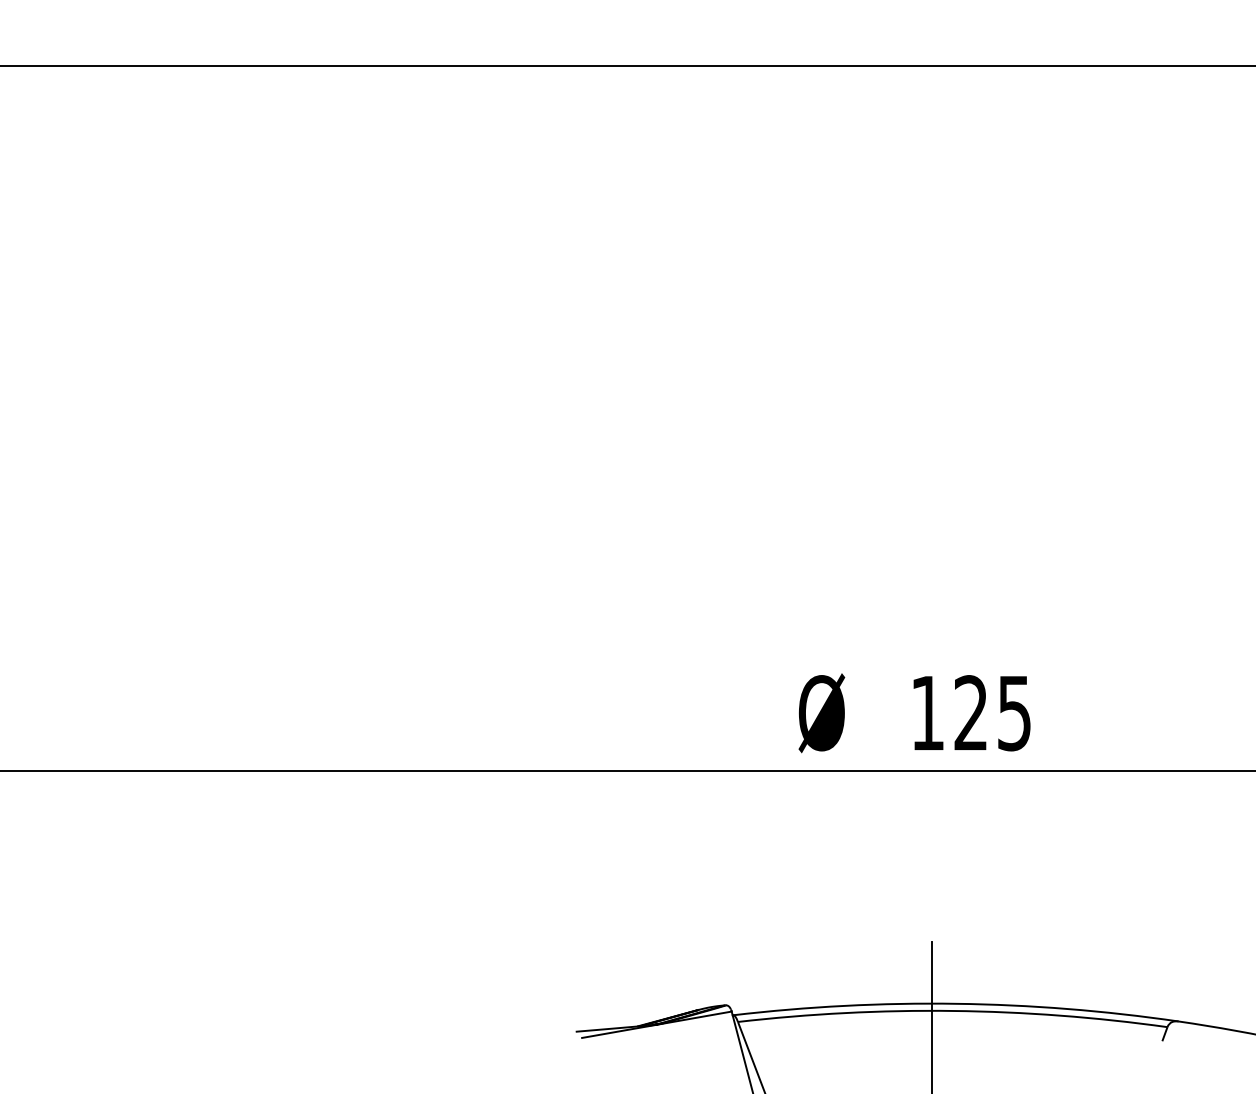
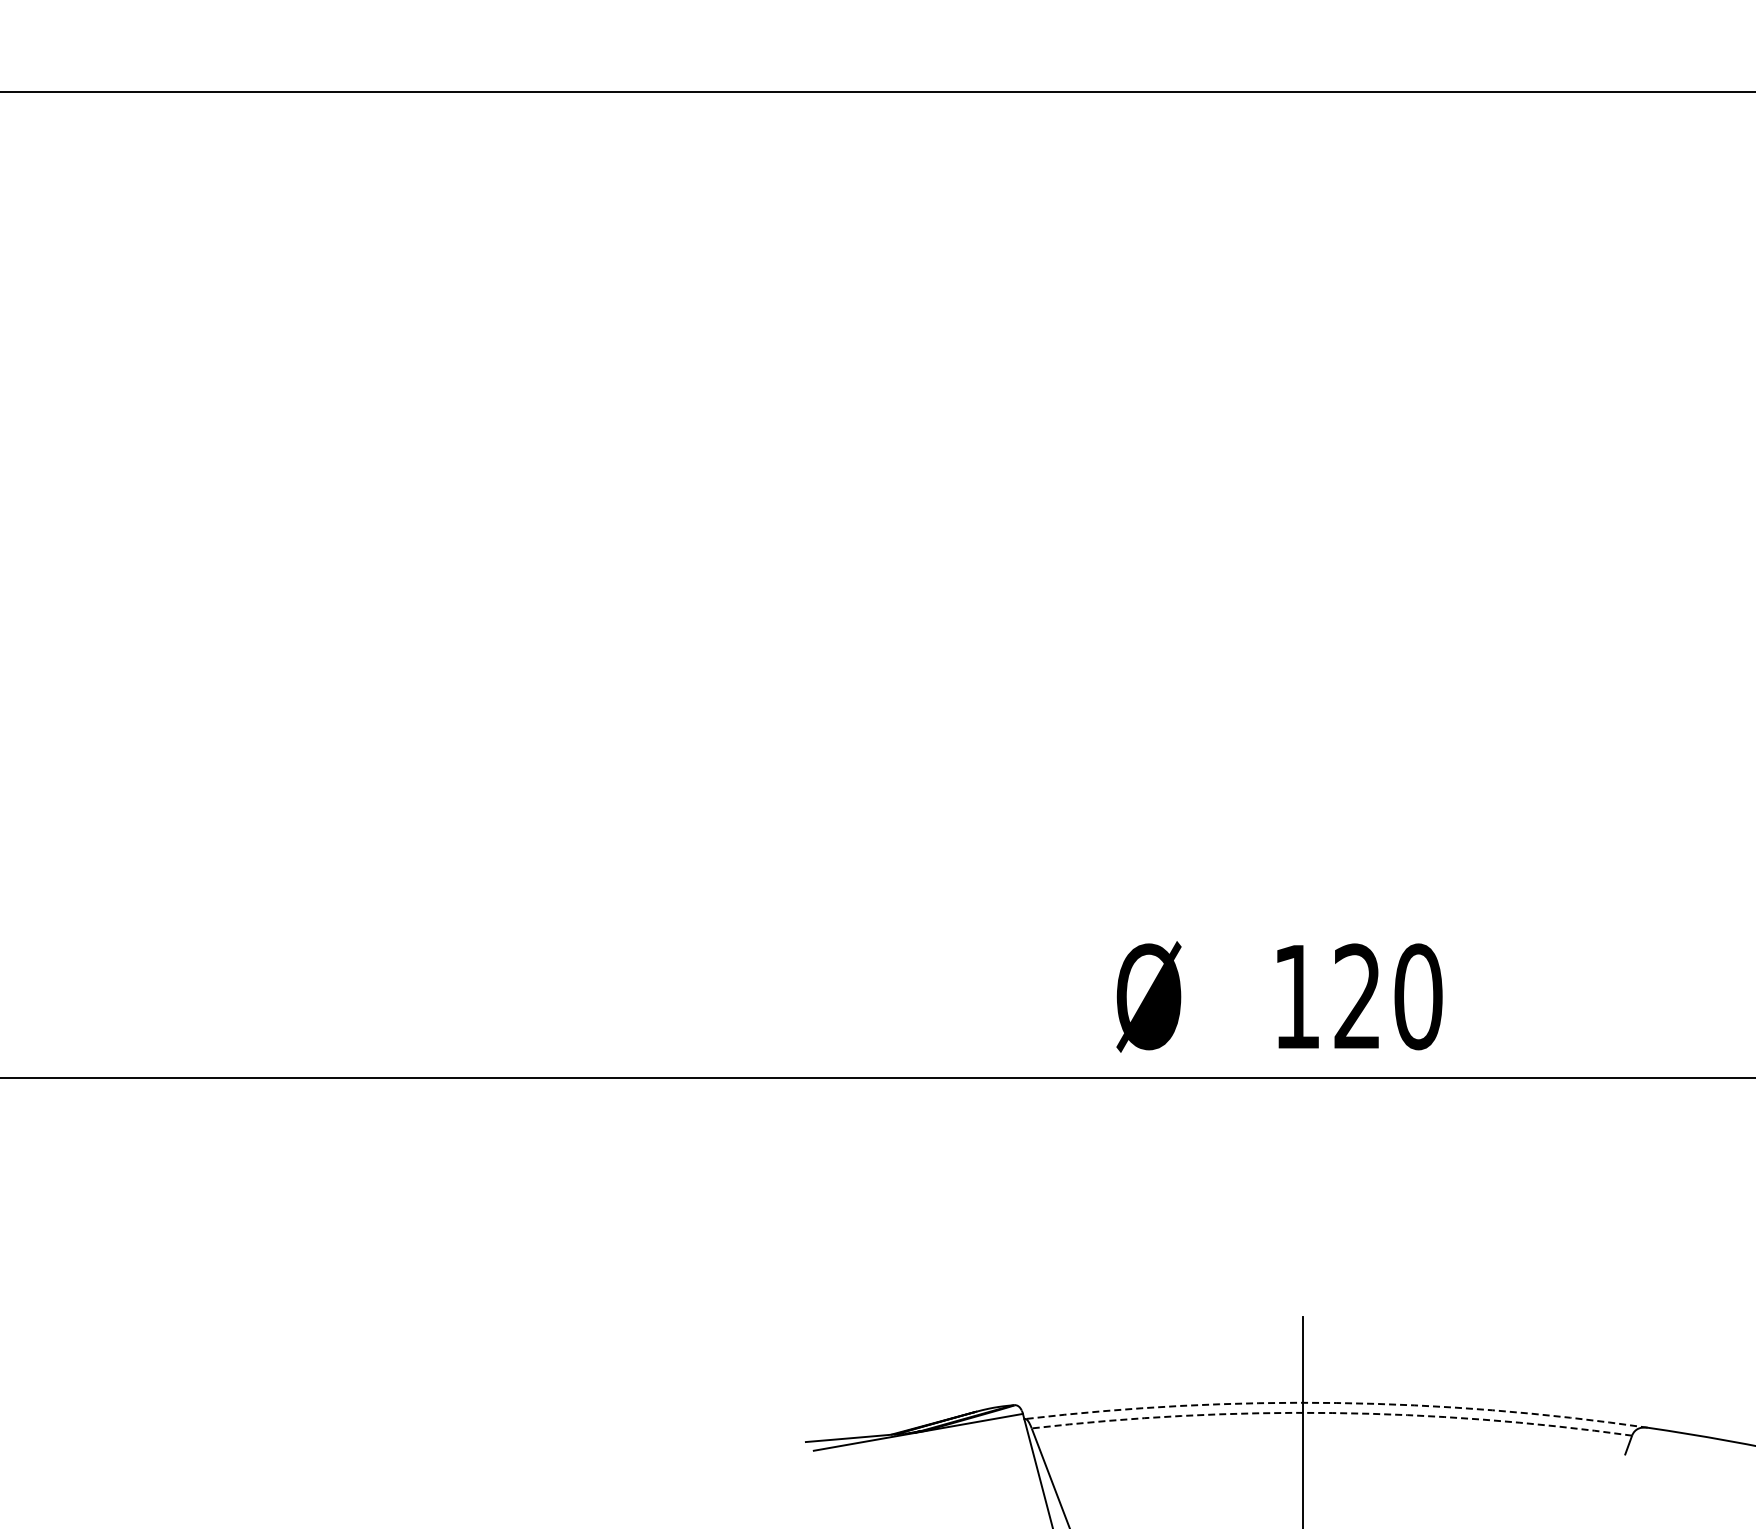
text: (1014, 712) -> (1418, 996), 125 -> 120
arc: (956, 1004) -> (1336, 1403), solid -> dashed
arc: (953, 1011) -> (1332, 1413), solid -> dashed

